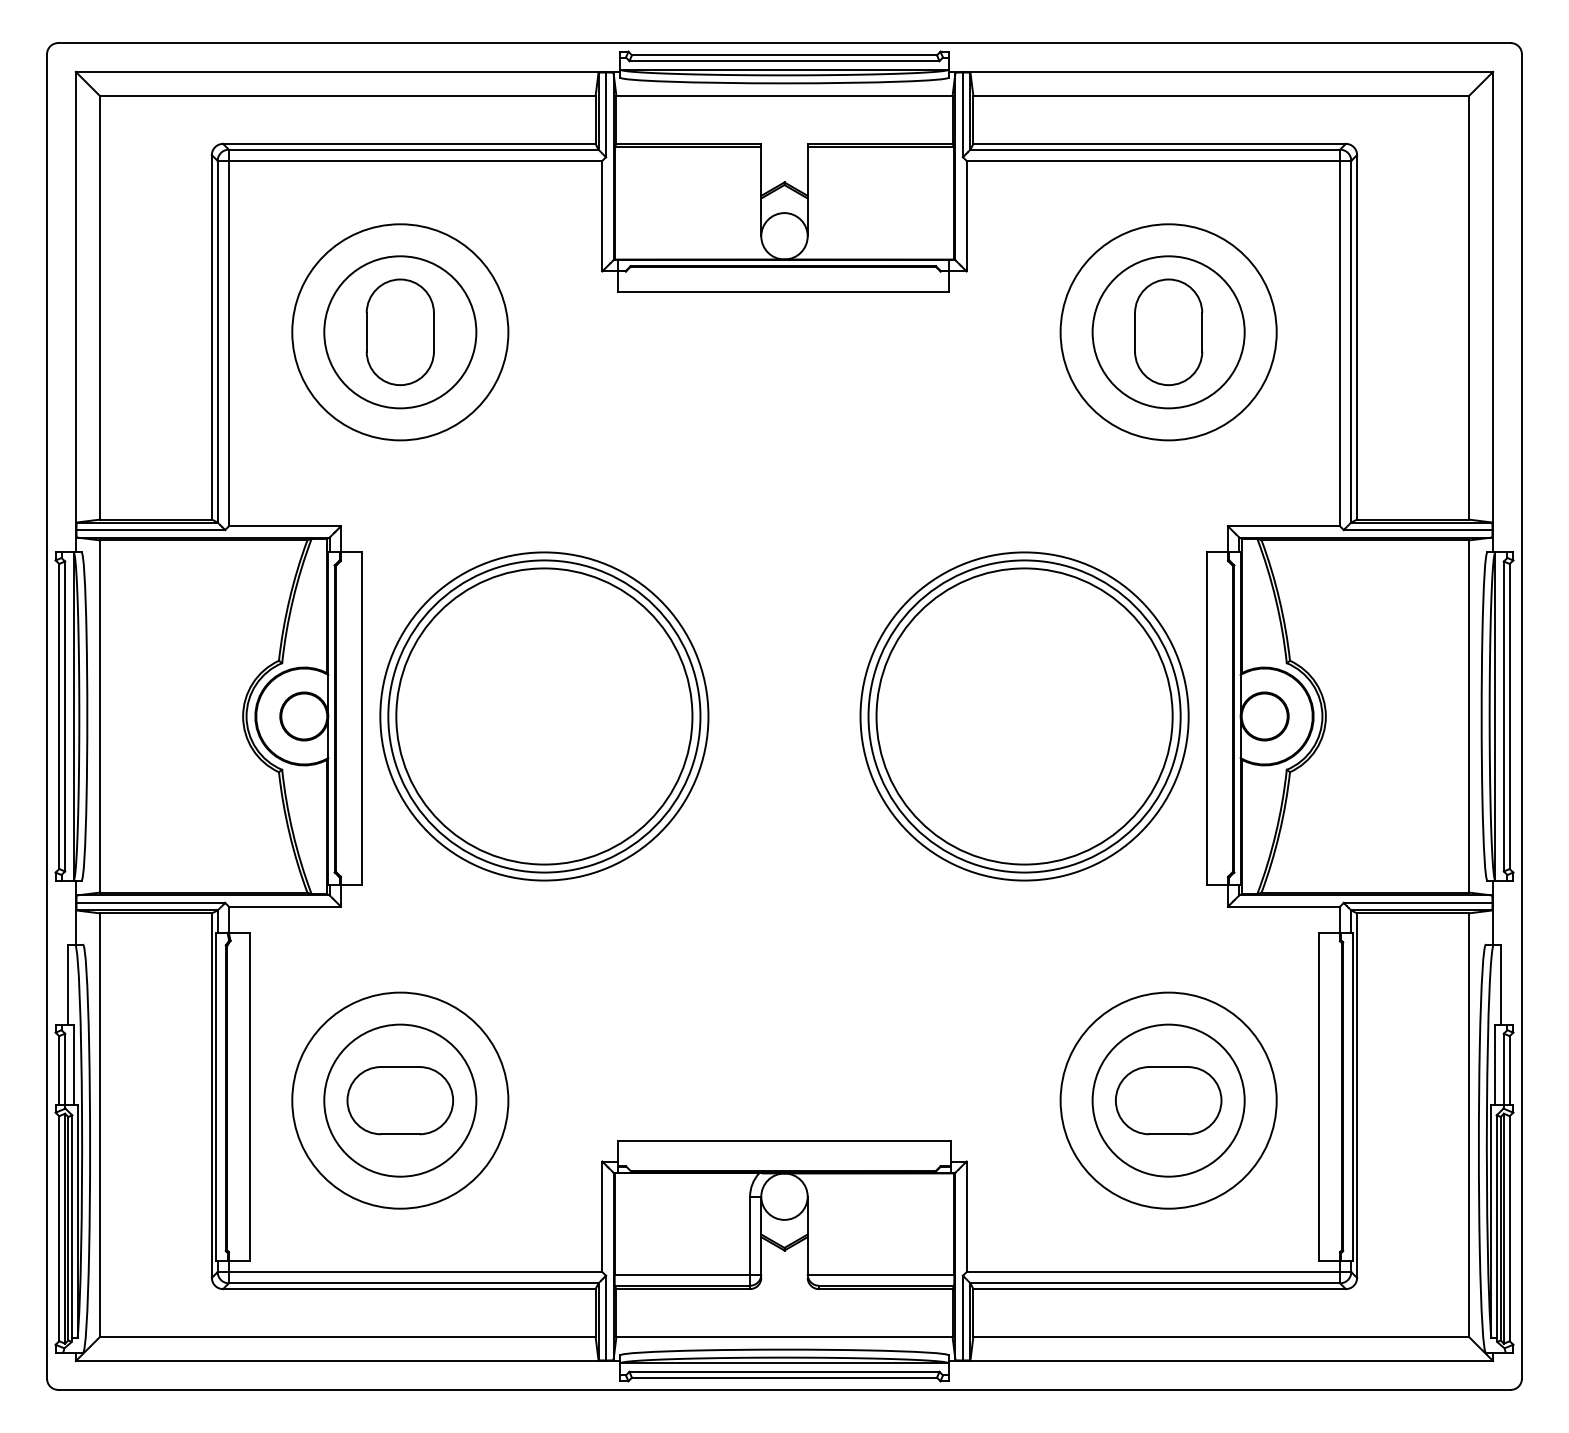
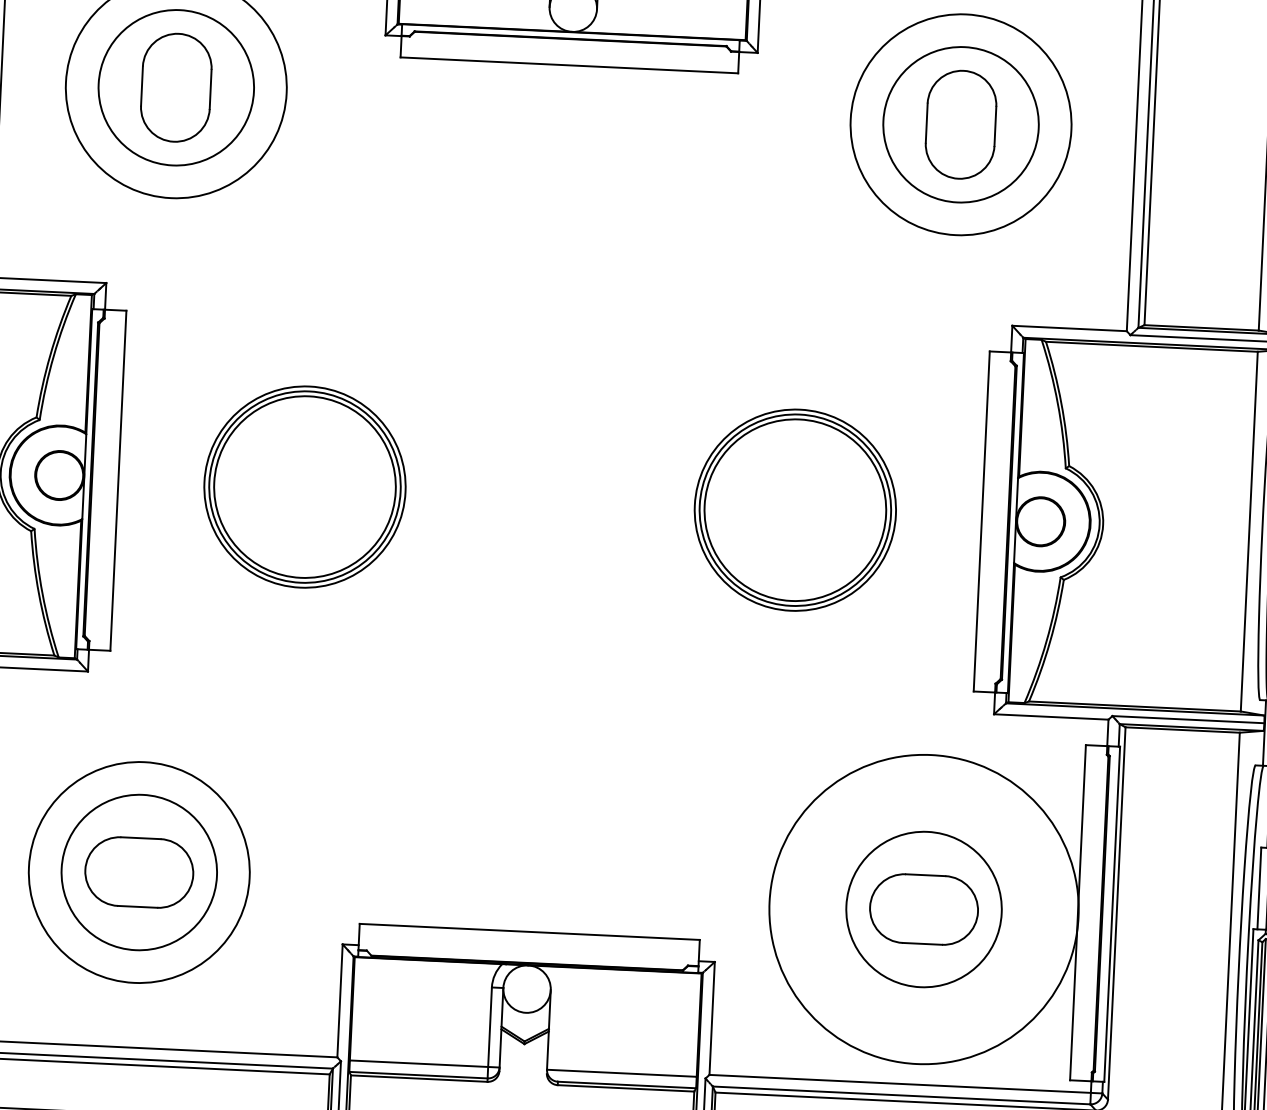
part: (544, 716) -> (305, 487), size x0.6
part: (1024, 716) -> (795, 510), size x0.6
circle: (1168, 1100) -> (923, 909), size x1.4

